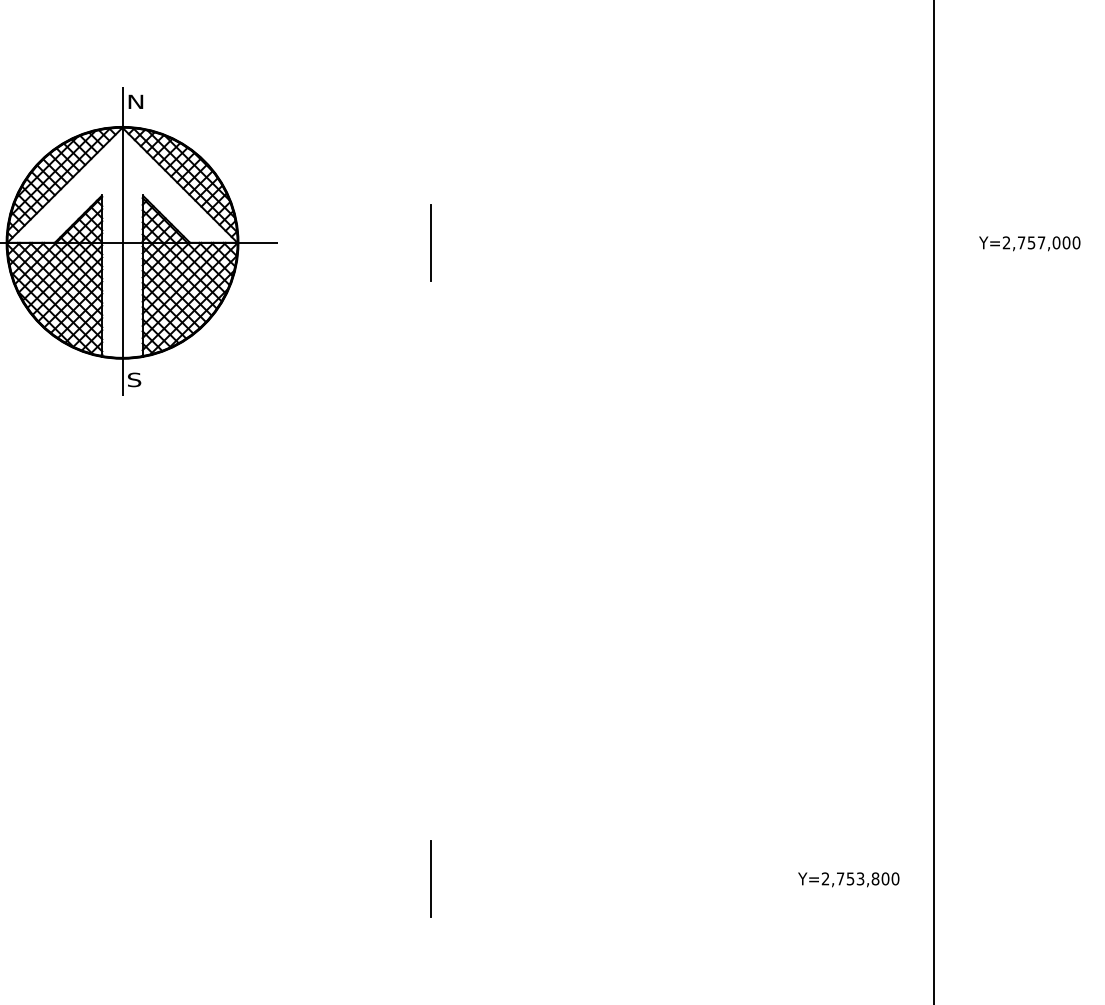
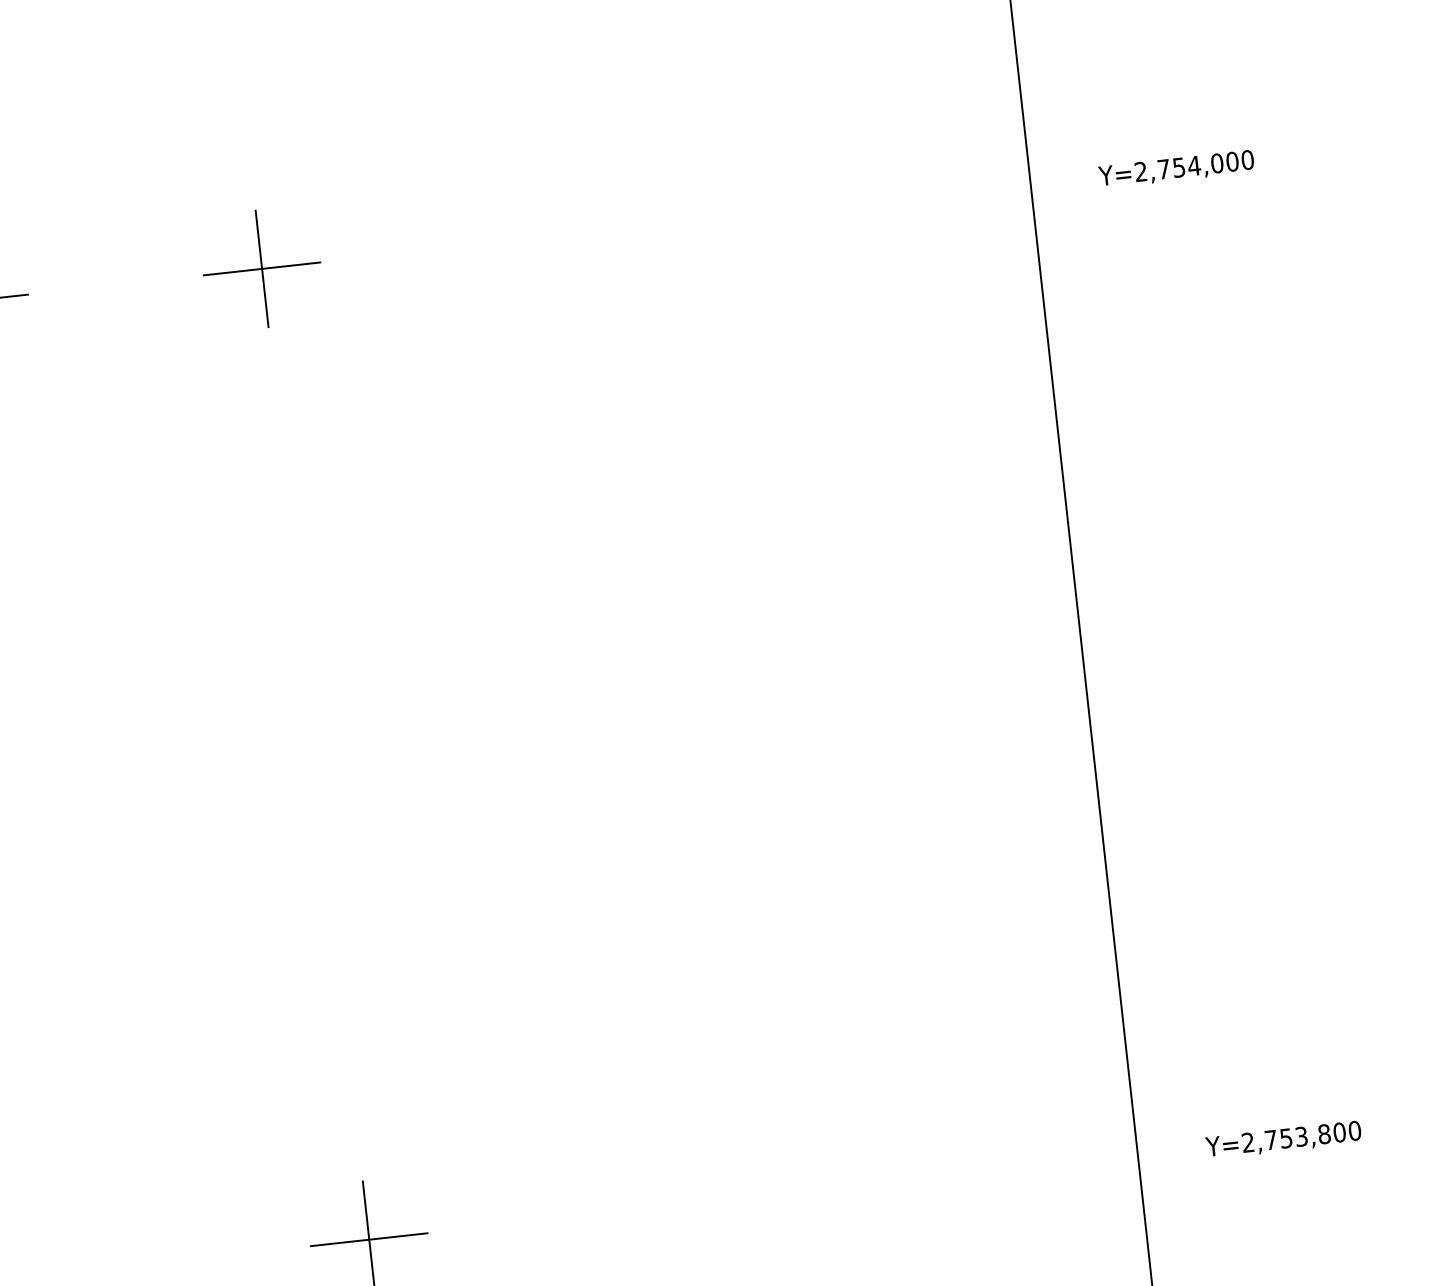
line: (430, 242) -> (261, 268), added
text: (1041, 242) -> (1194, 165), Y=2,757,000 -> Y=2,754,000
line: (430, 878) -> (368, 1239), added
text: (848, 879) -> (1283, 1139), moved

